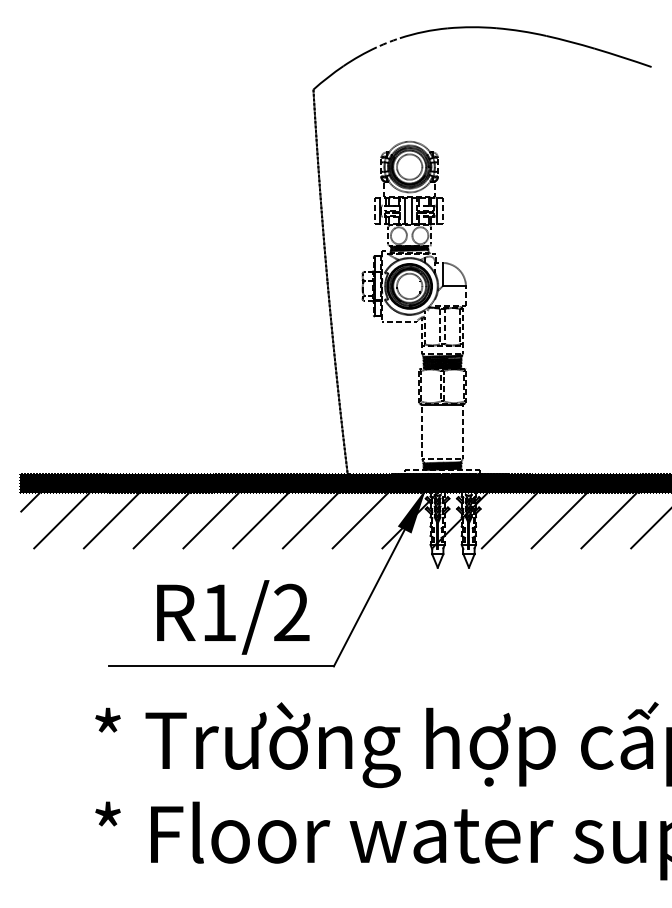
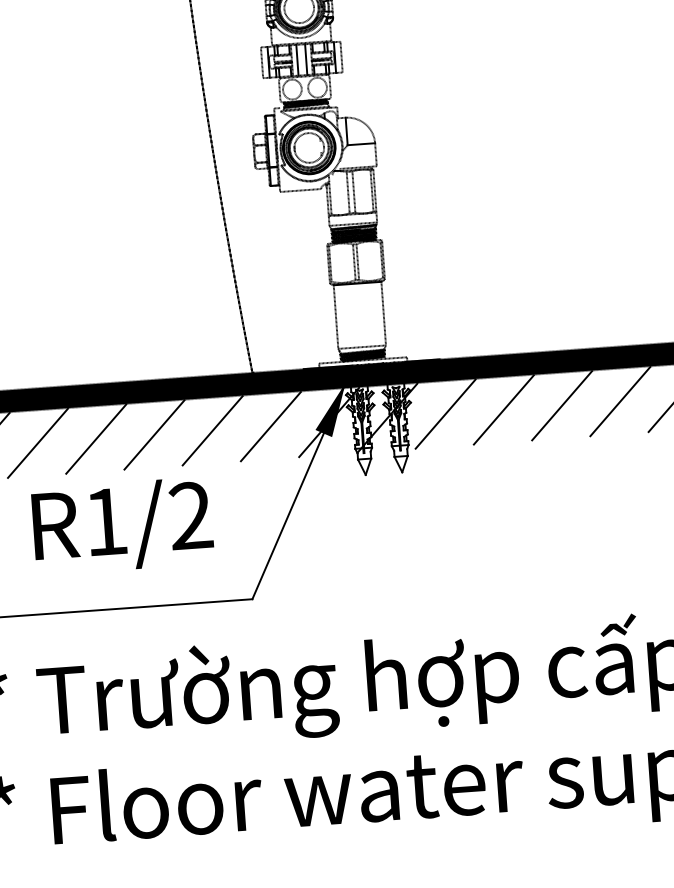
text: (233, 617) -> (123, 526), moved

